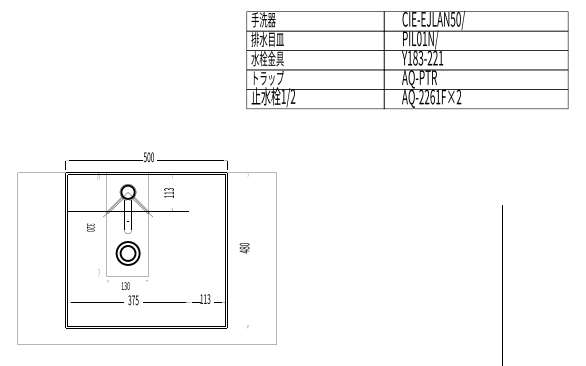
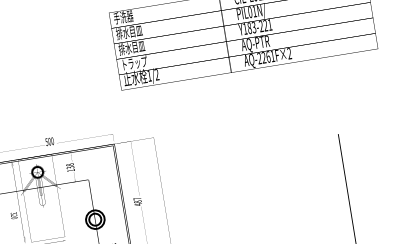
text: (267, 58) -> (131, 47), 水栓金具 -> 排水目皿
text: (168, 191) -> (69, 166), 113 -> 138
text: (90, 227) -> (13, 215), moved
text: (244, 244) -> (137, 198), 480 -> 487
part: (127, 253) -> (94, 219), moved

